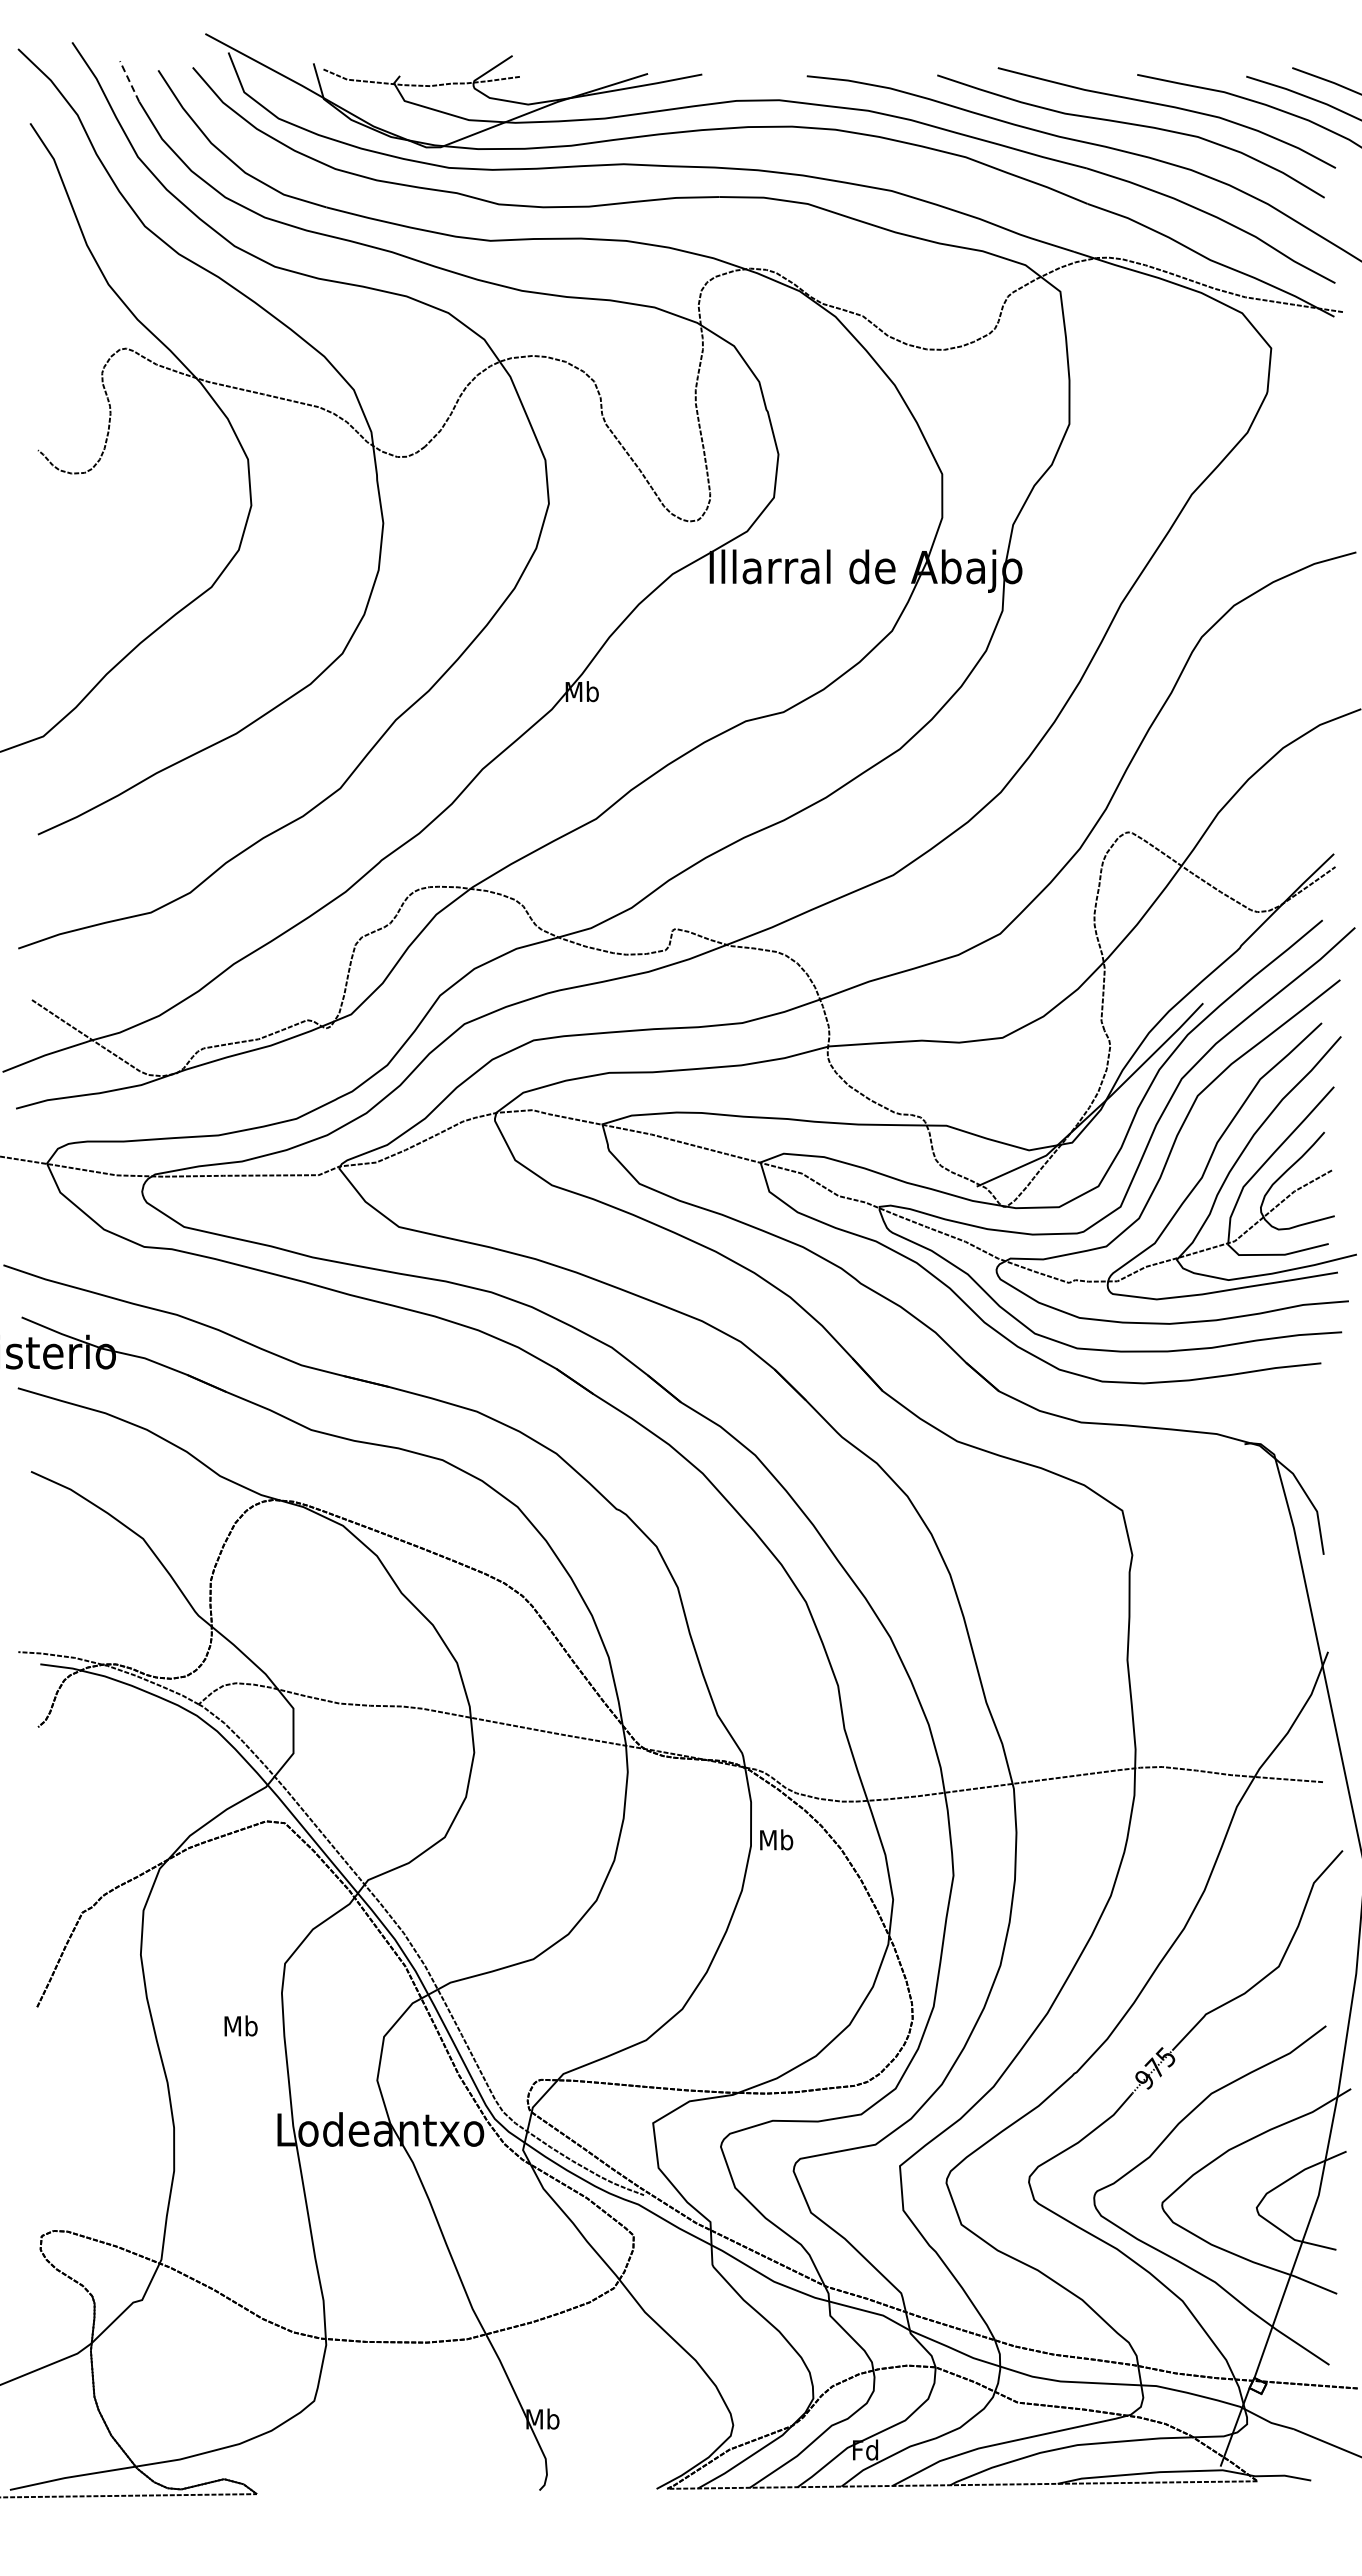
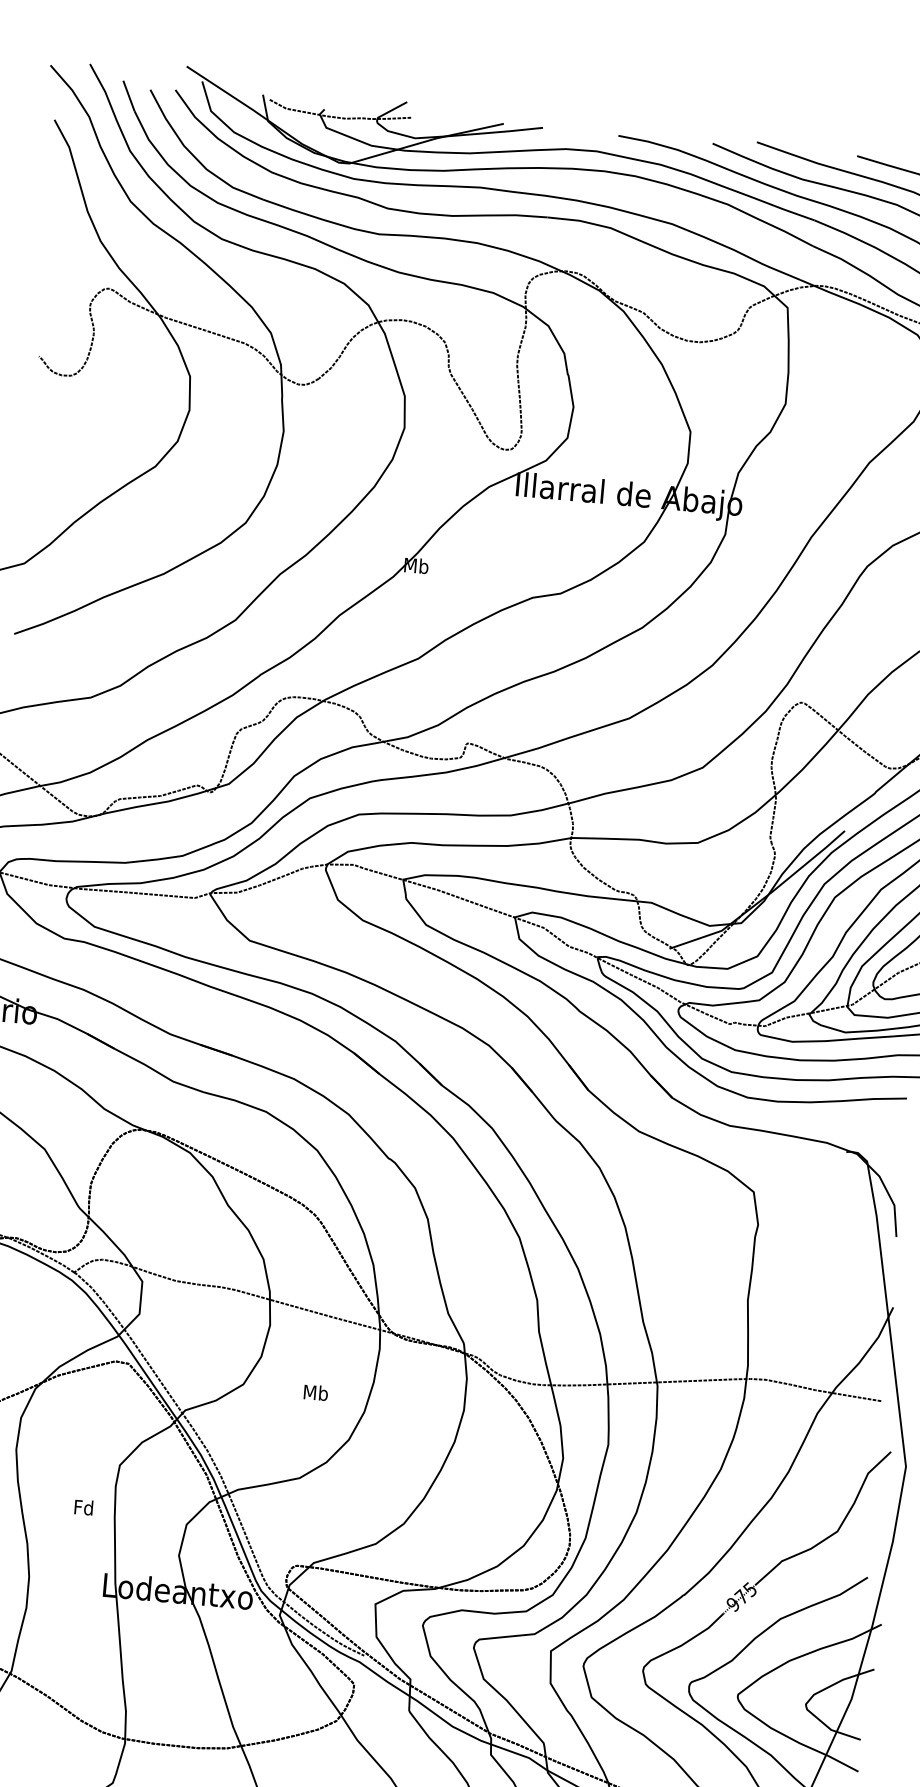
line: (129, 81) -> (128, 95), dashed -> solid
text: (776, 1839) -> (315, 1392), moved
text: (240, 2025) -> (83, 1507), Mb -> Fd

